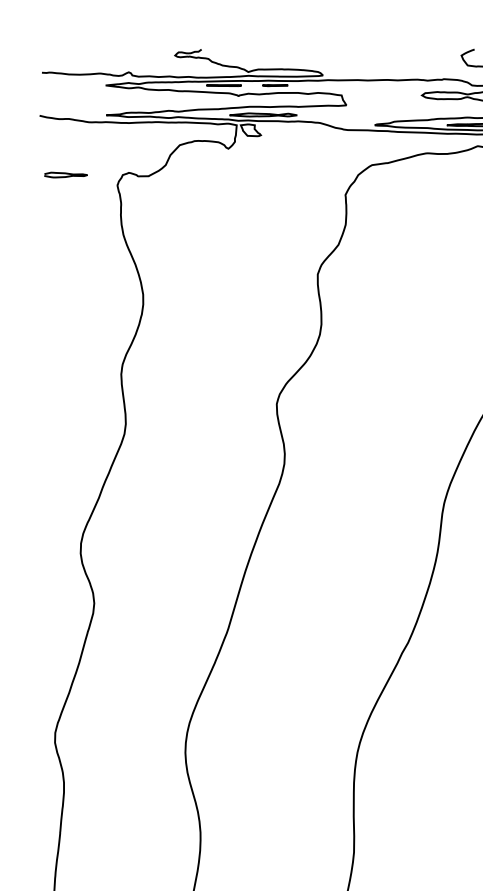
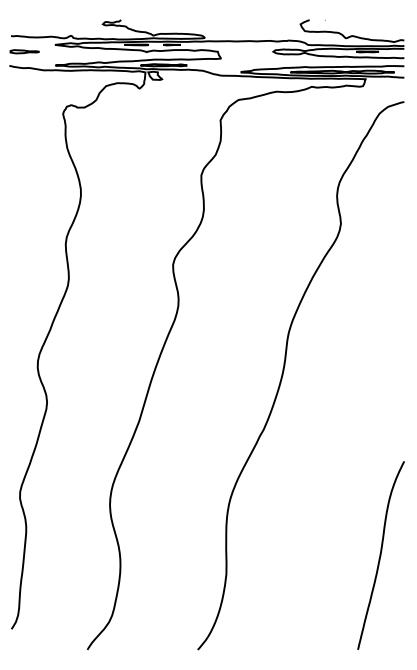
curve: (65, 174) -> (24, 51), moved

